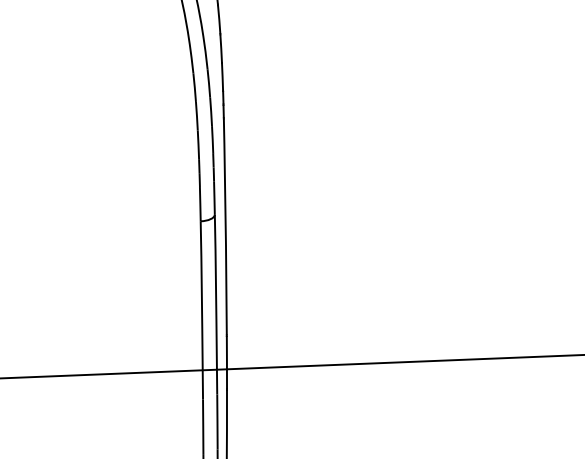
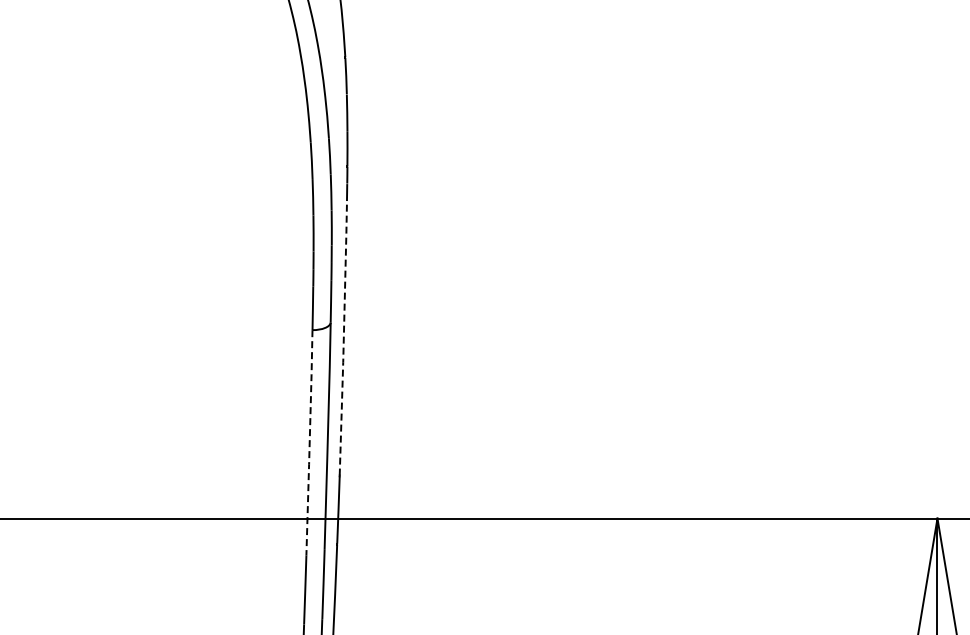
line: (225, 226) -> (343, 338), solid -> dashed
line: (201, 310) -> (309, 443), solid -> dashed

